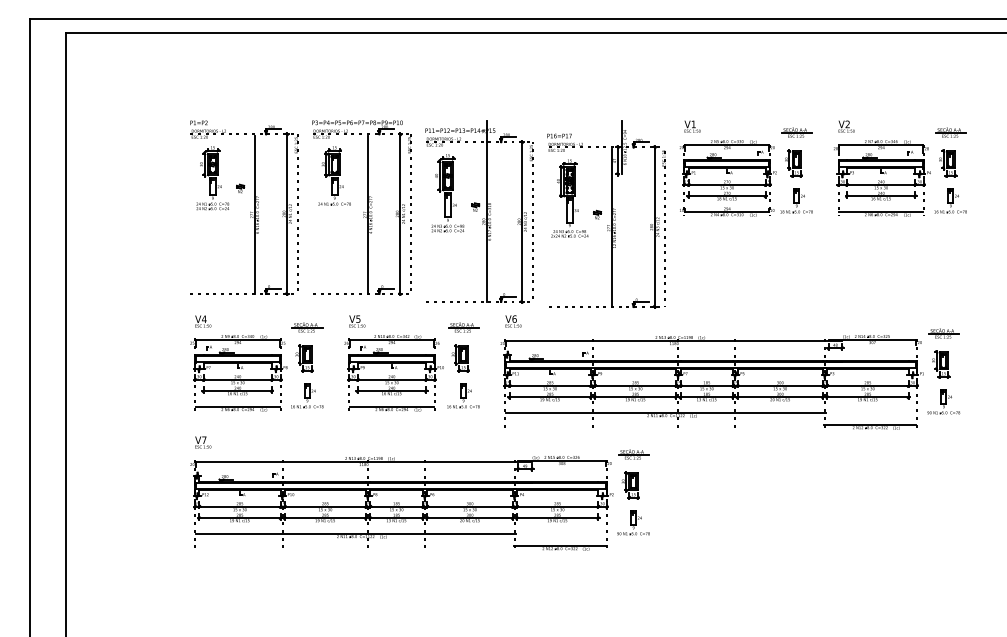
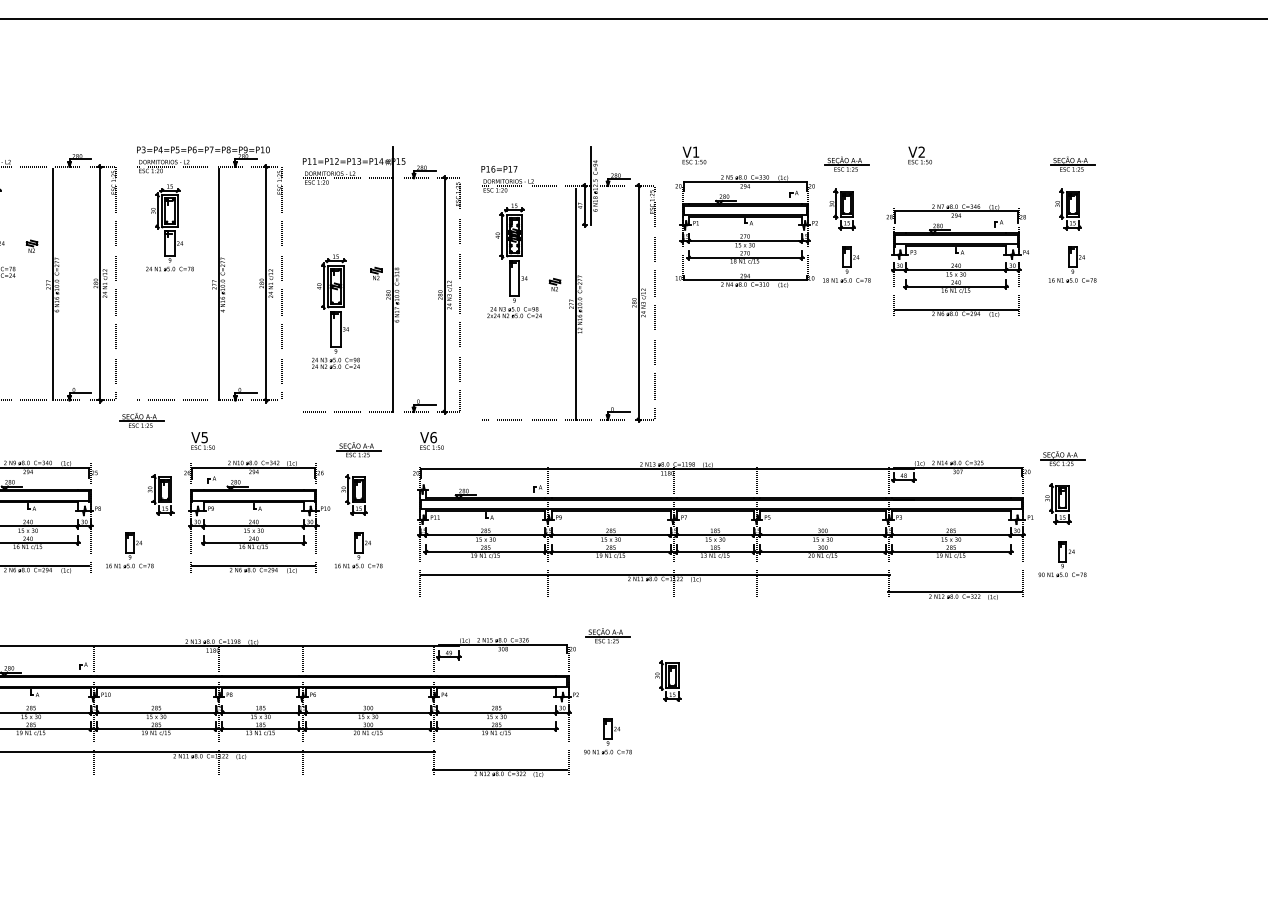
part: (882, 178) -> (958, 260), moved
part: (447, 193) -> (335, 312), moved
part: (307, 327) -> (141, 420), moved
part: (304, 358) -> (160, 495), moved
part: (630, 485) -> (667, 681), moved

